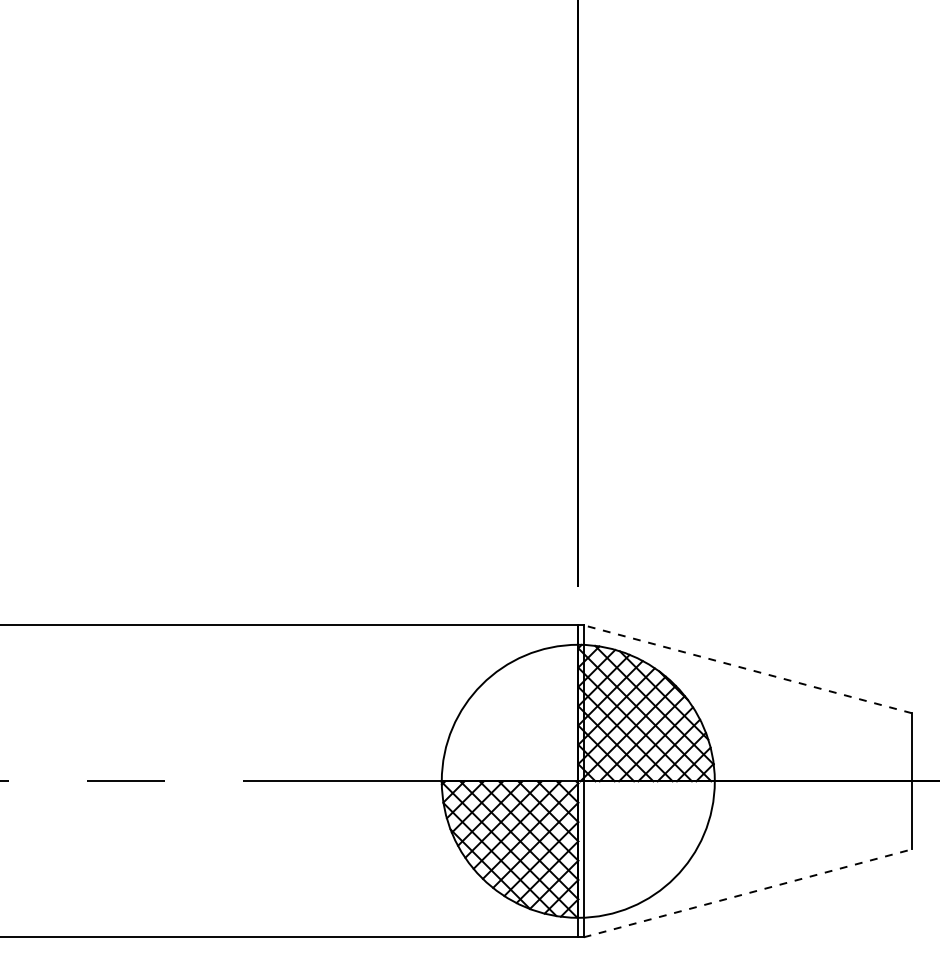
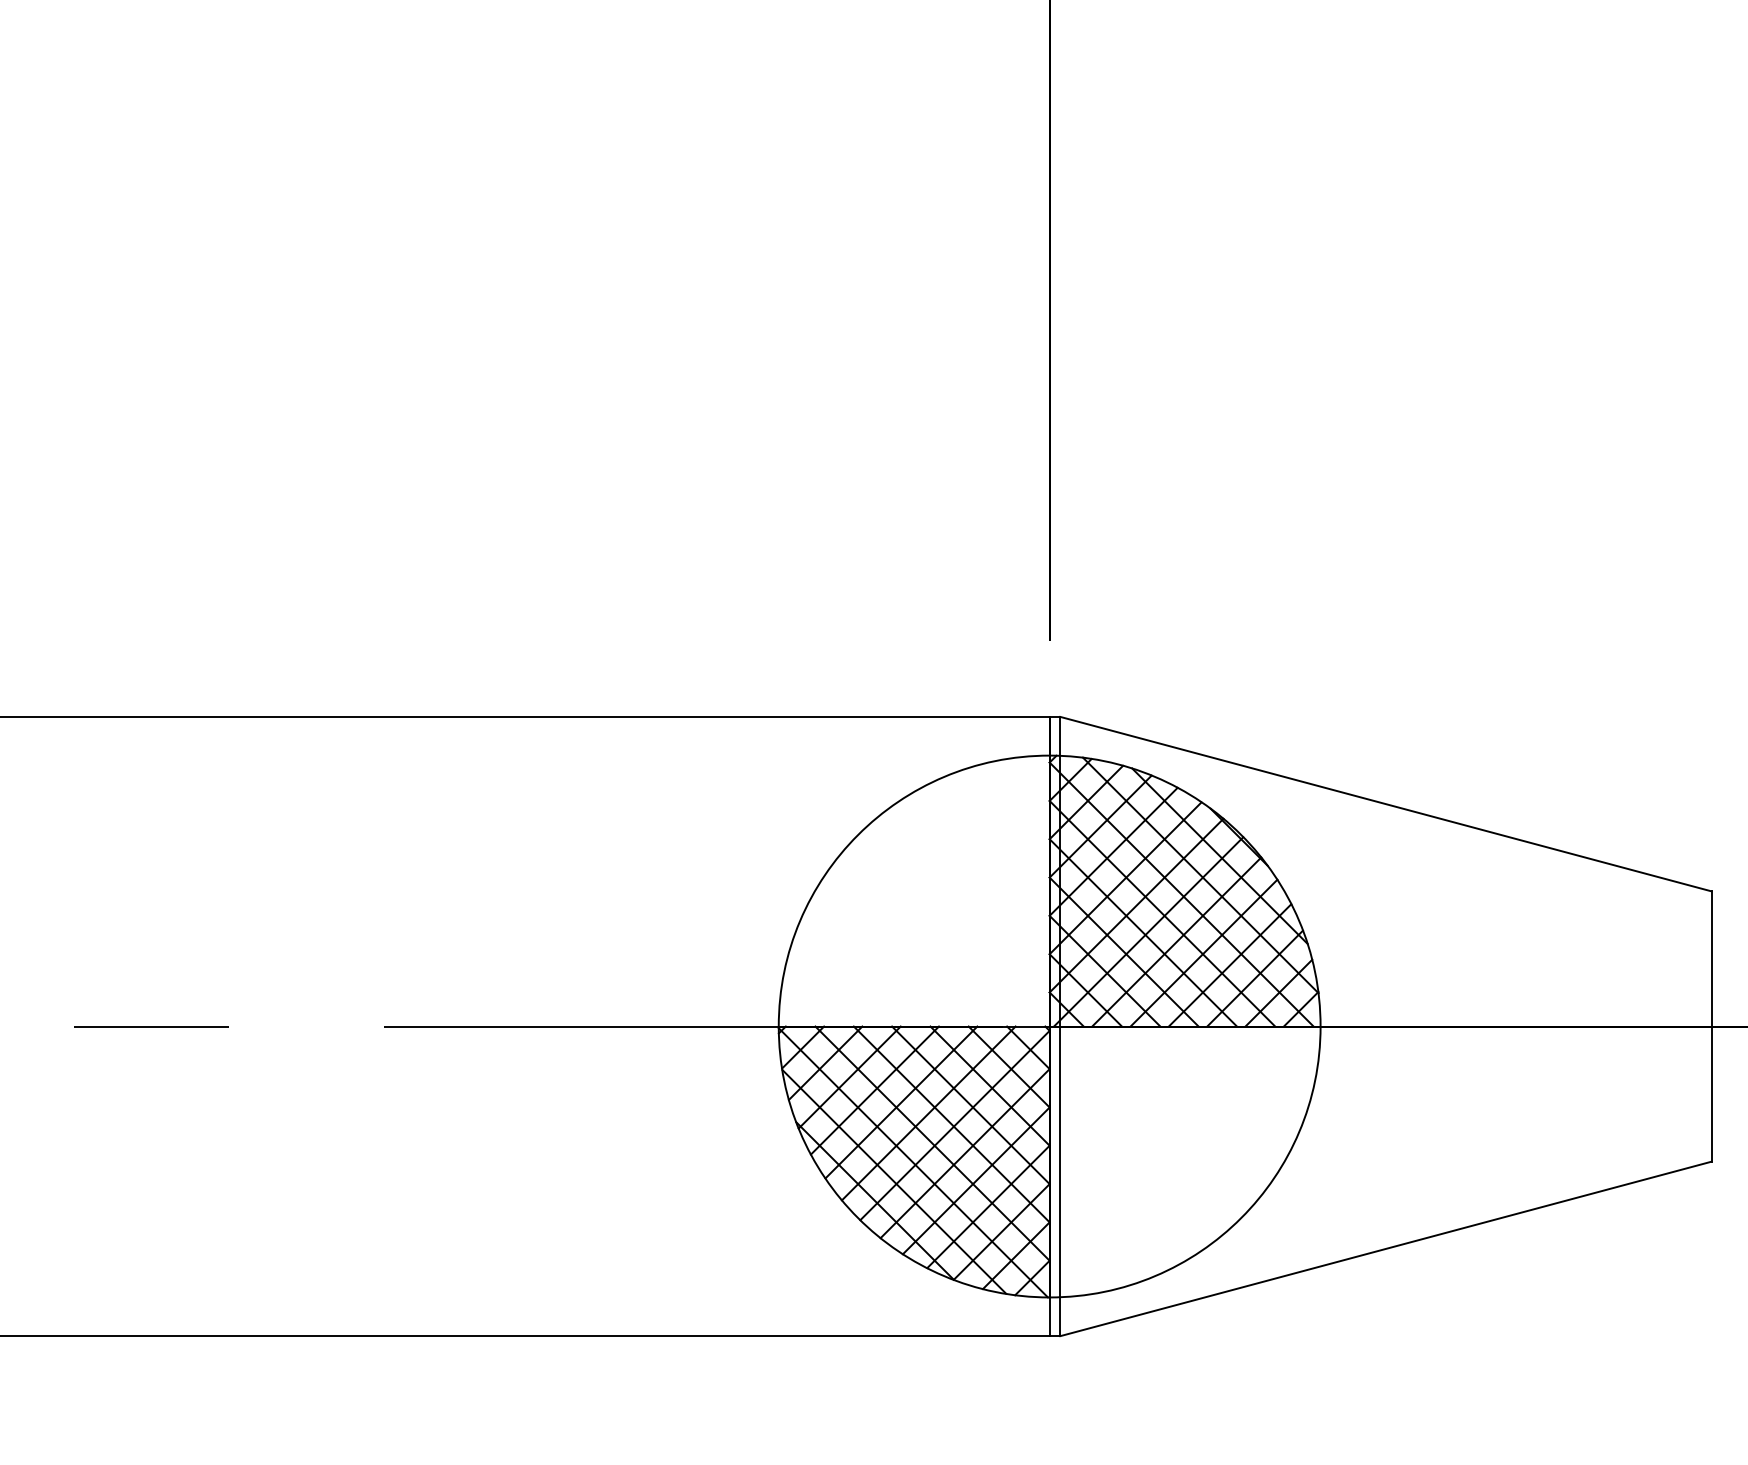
line: (747, 669) -> (1385, 804), dashed -> solid
line: (747, 893) -> (1385, 1249), dashed -> solid

